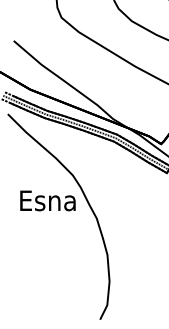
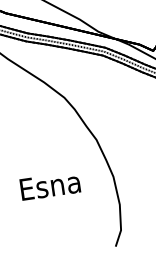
text: (47, 200) -> (49, 185), moved

